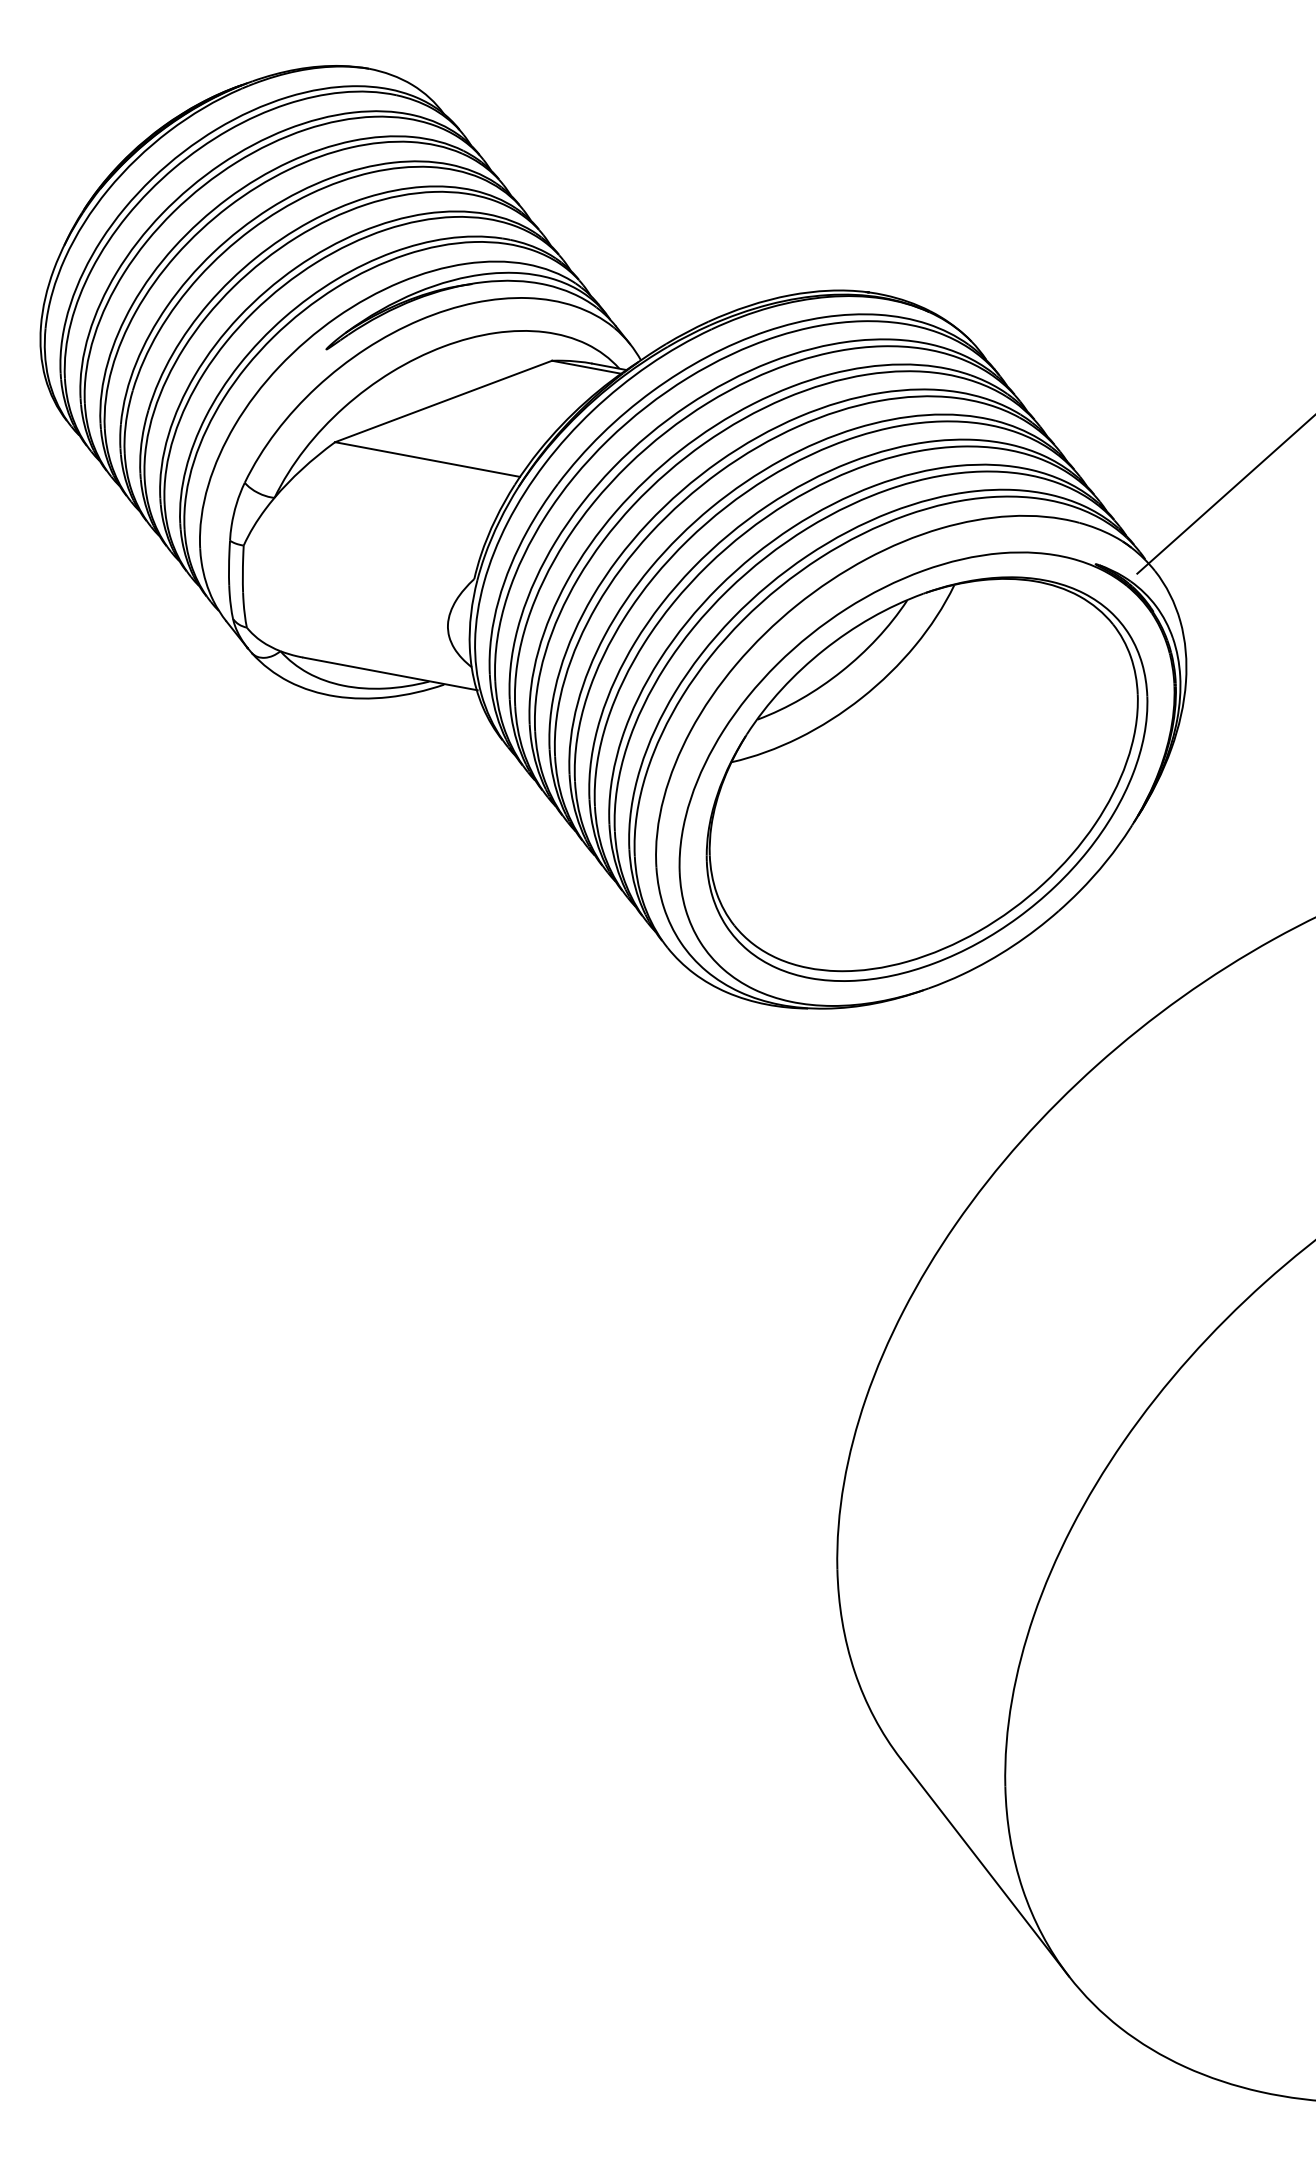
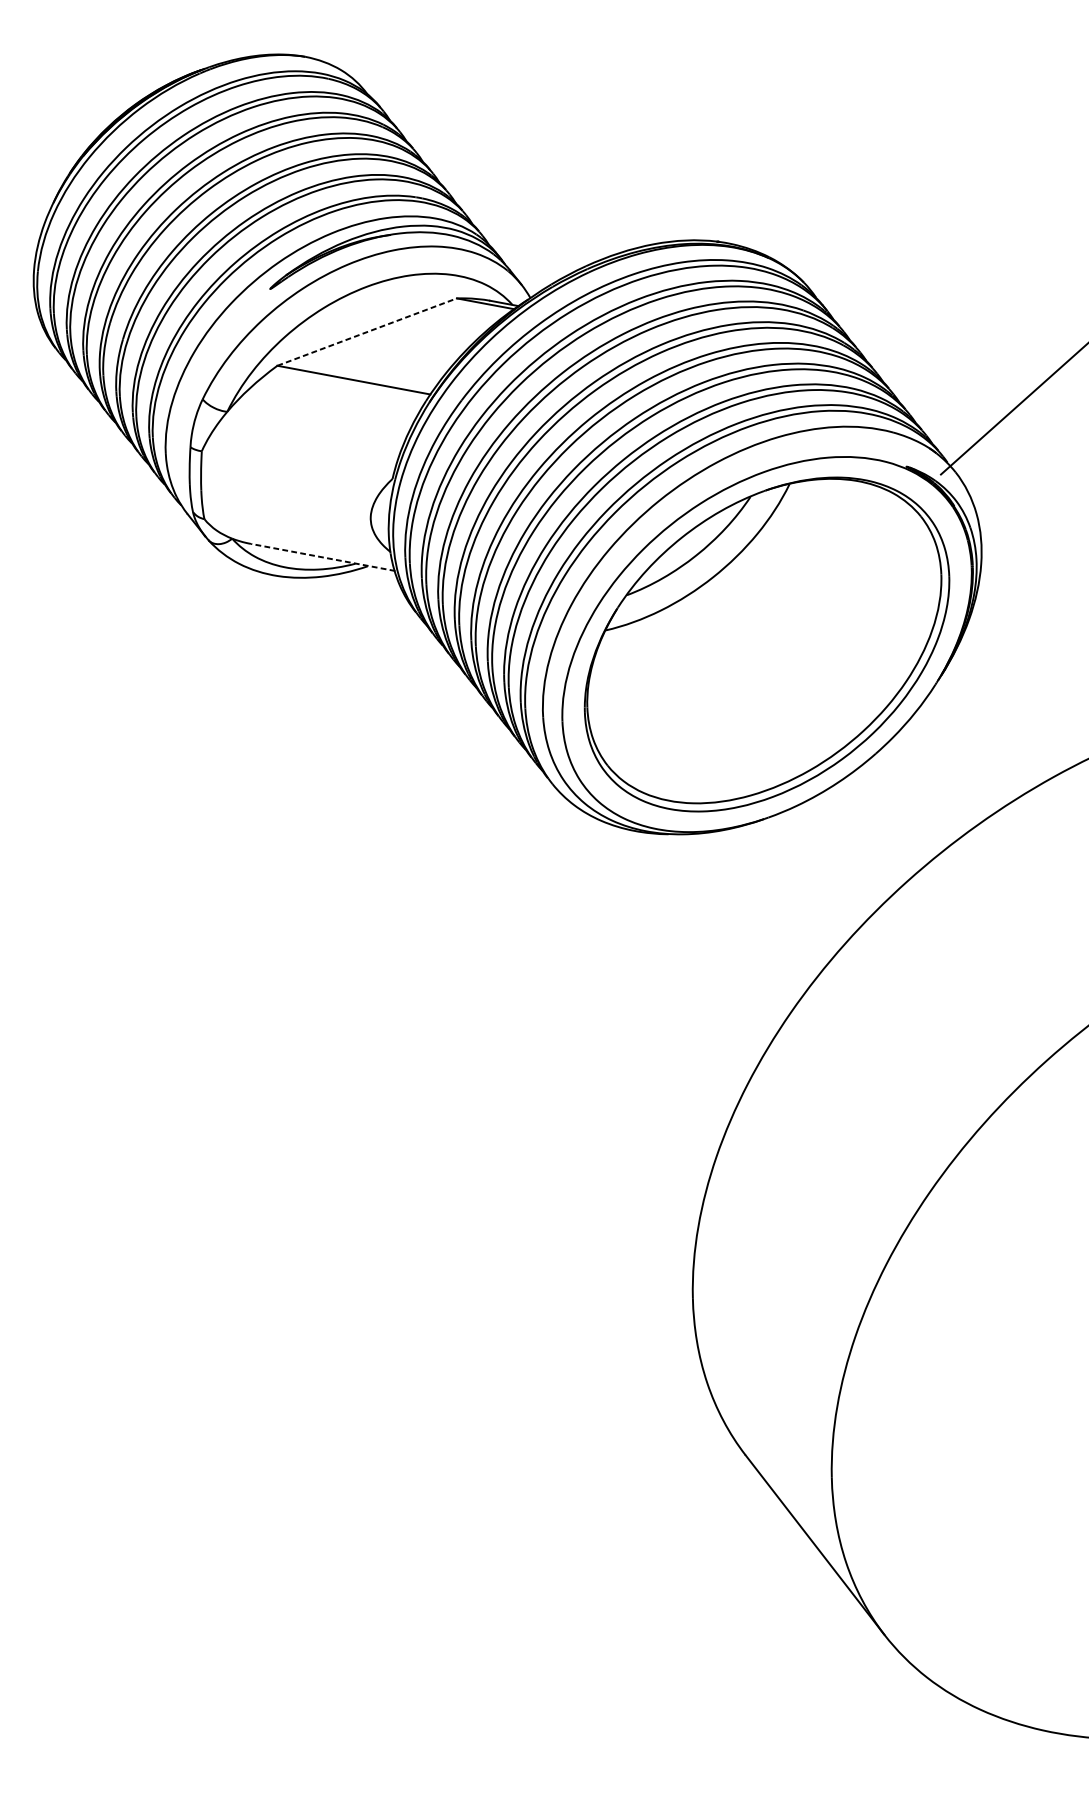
line: (443, 401) -> (367, 332), solid -> dashed
line: (390, 673) -> (323, 557), solid -> dashed

